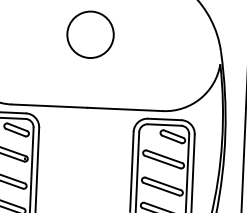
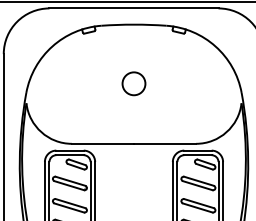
circle: (89, 34) -> (133, 83), size x0.6

